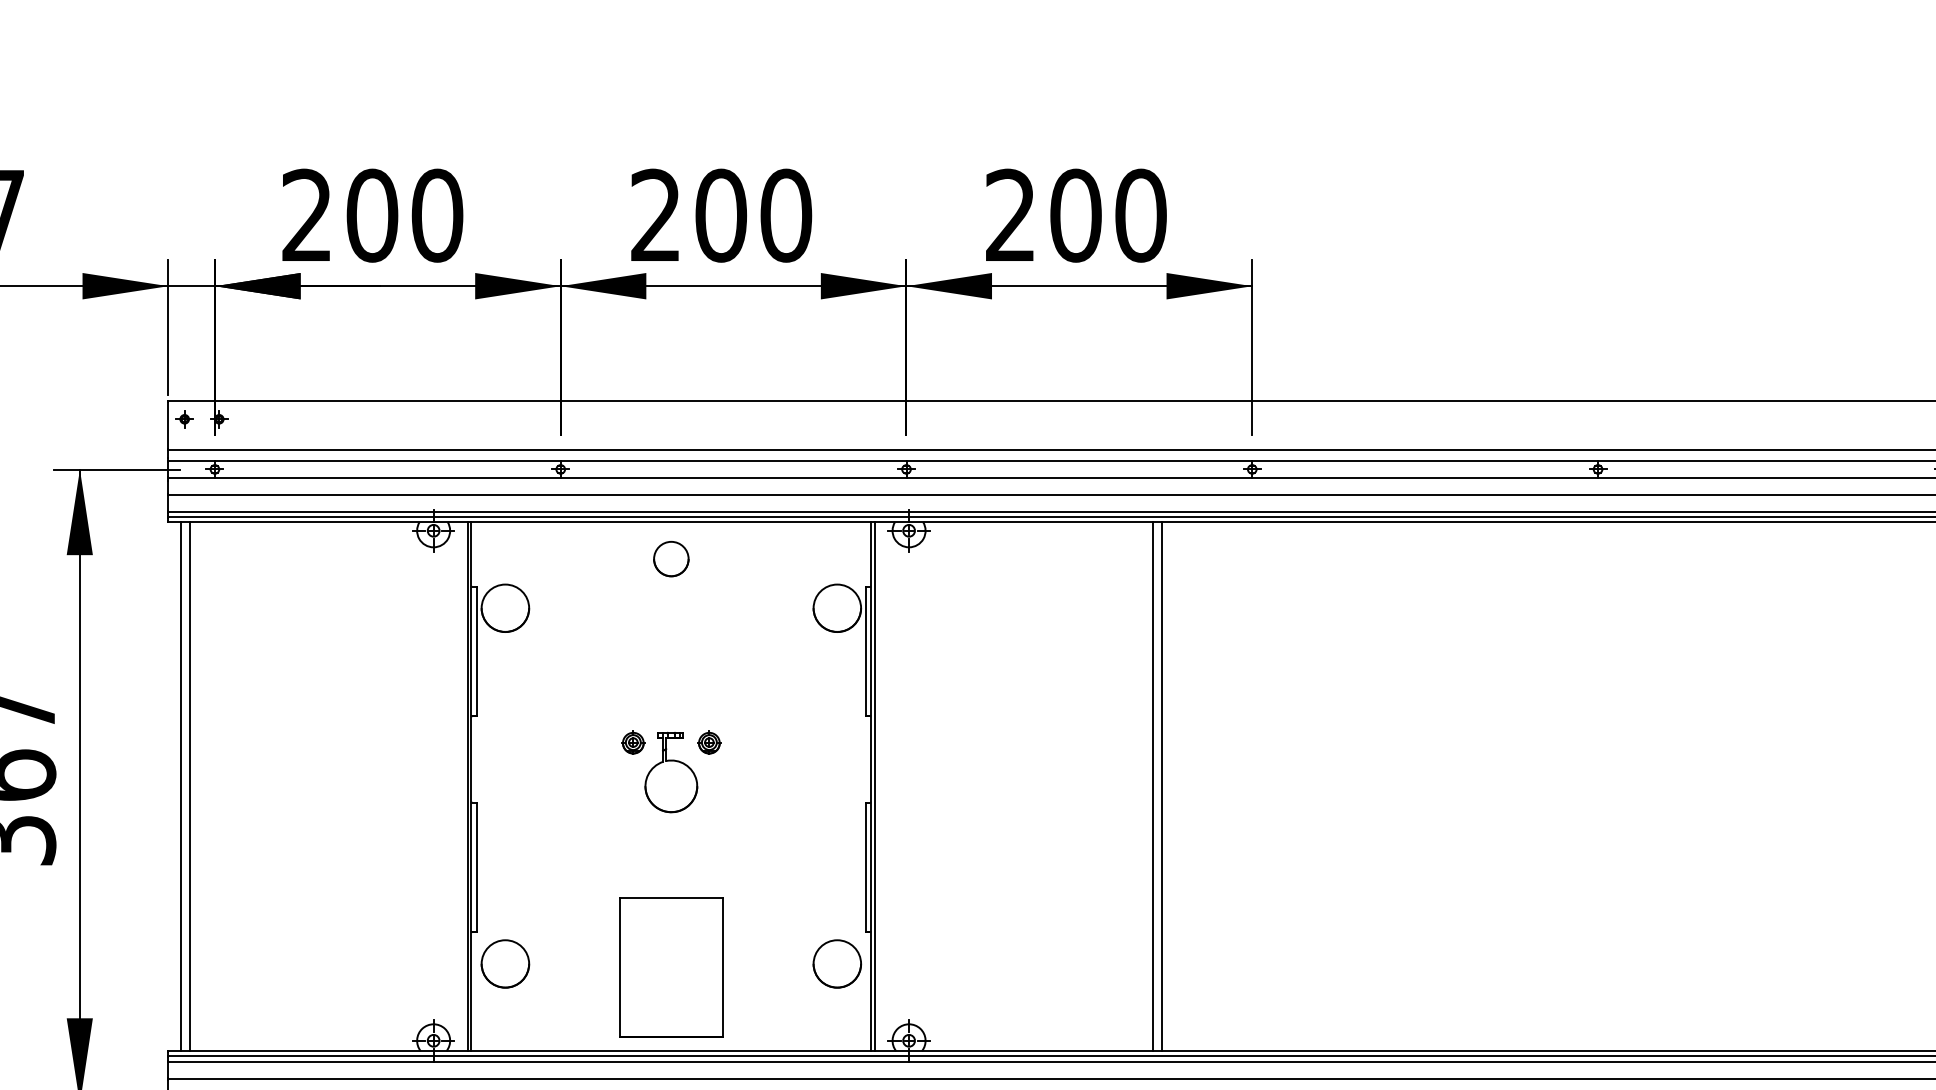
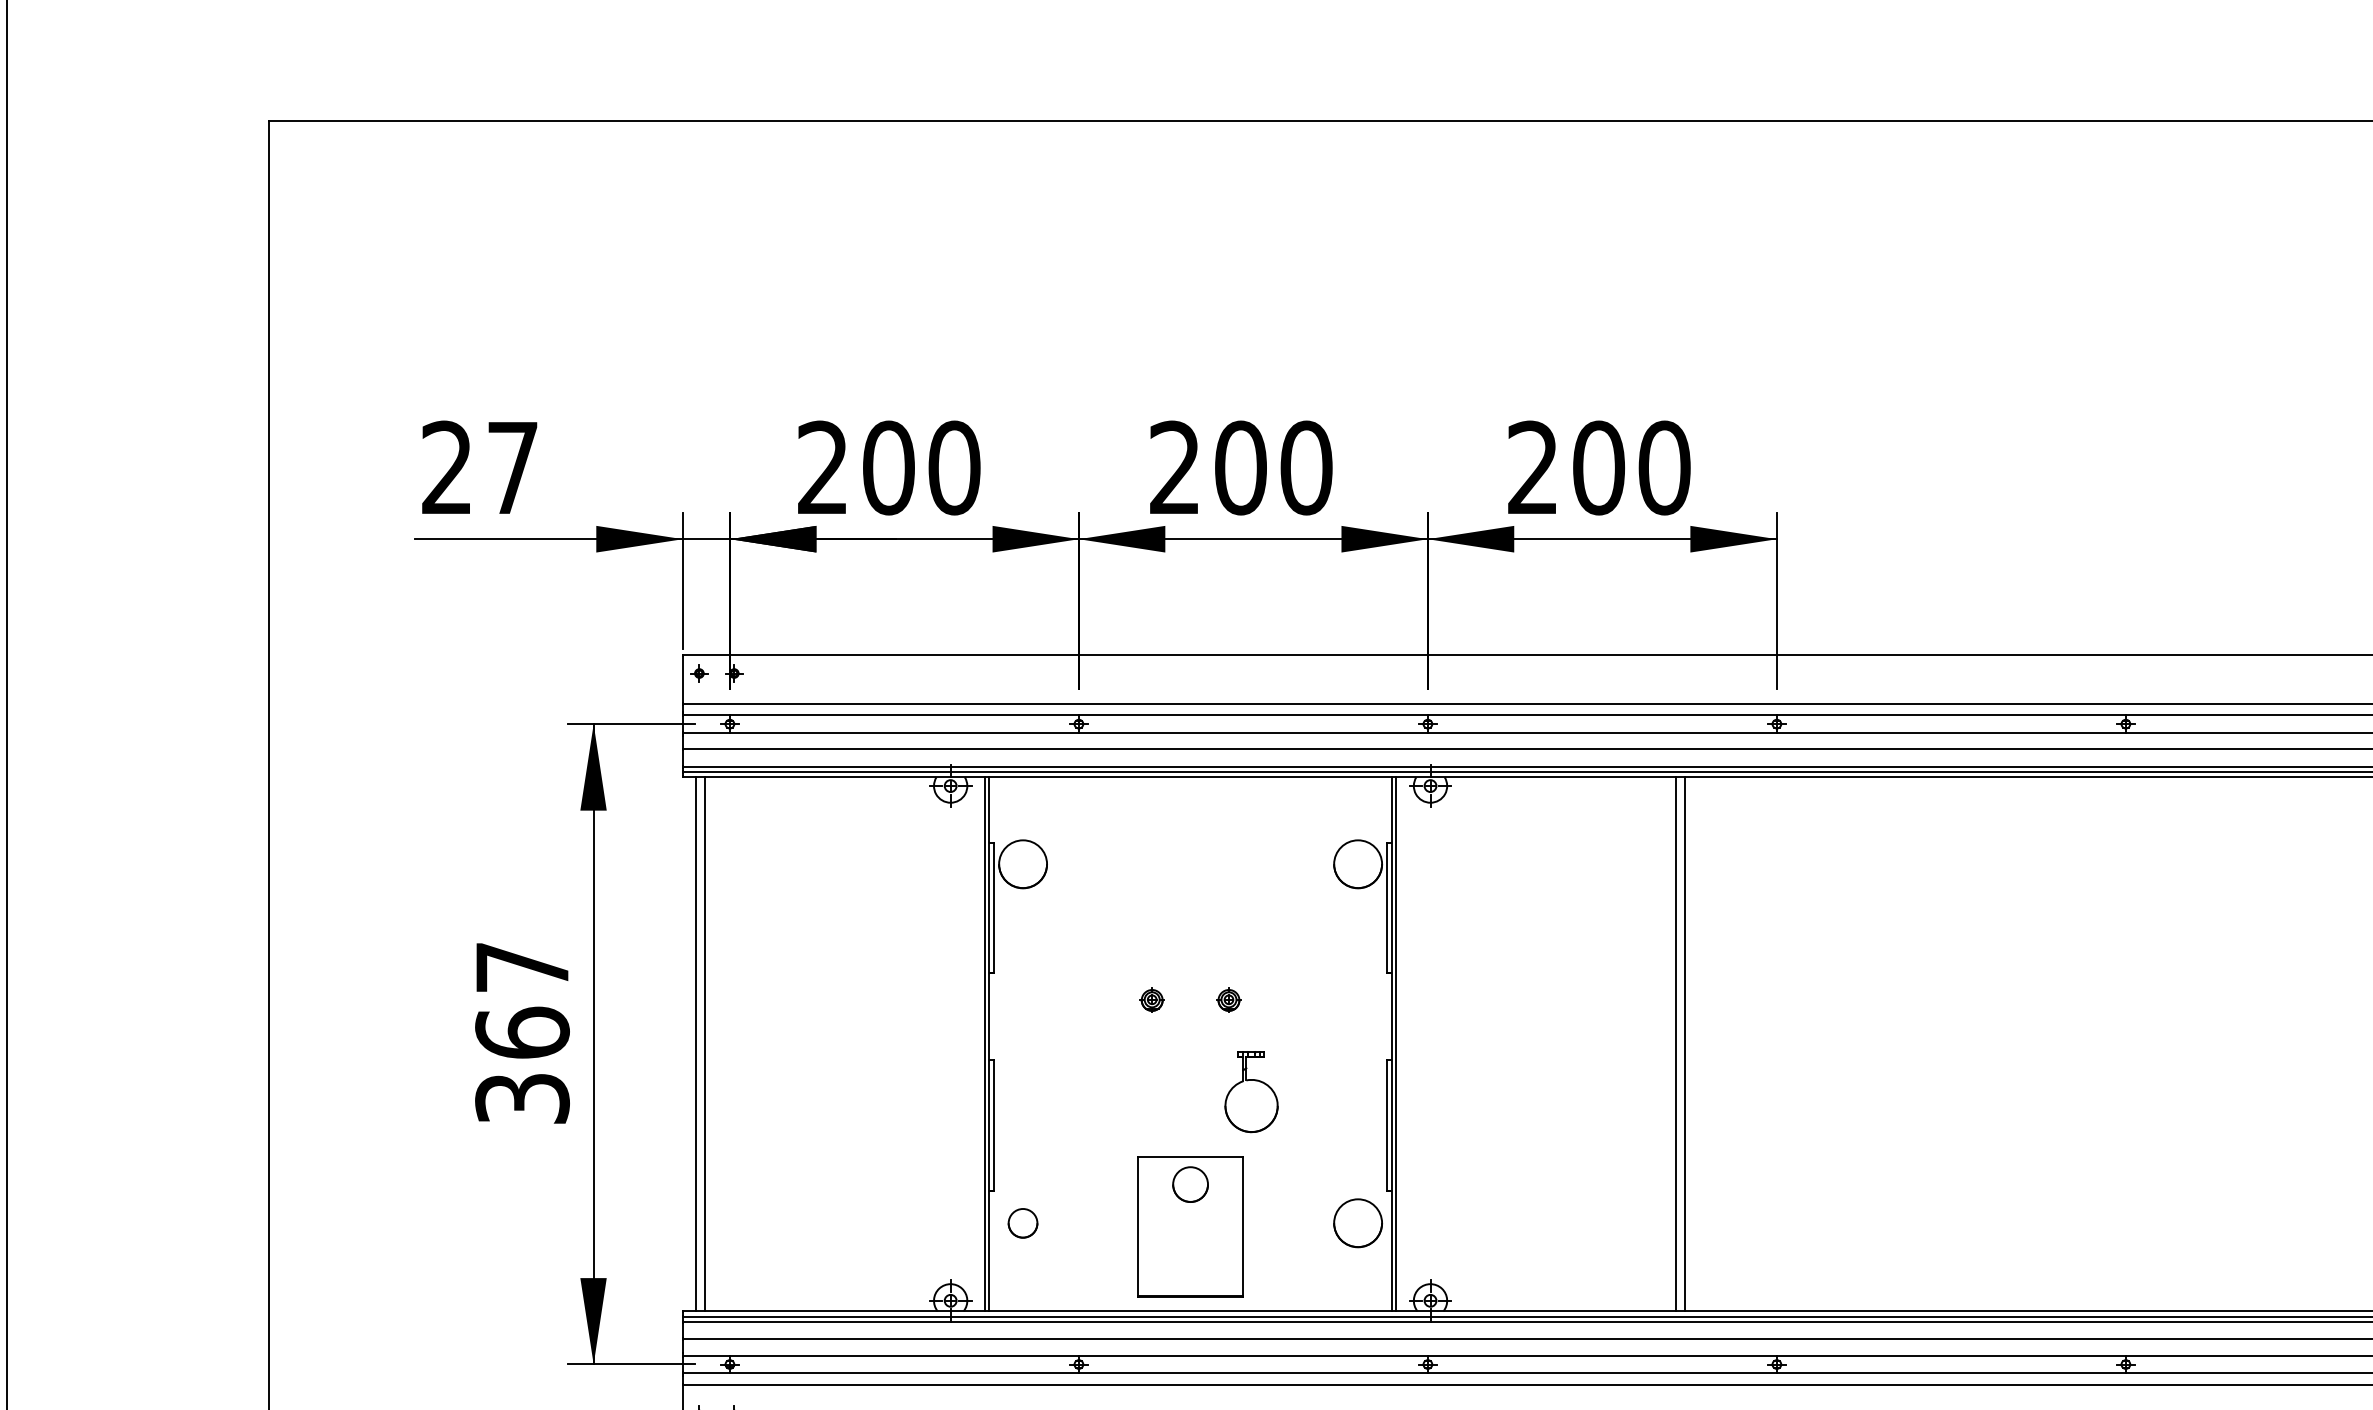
circle: (671, 558) -> (1190, 1184), moved
part: (671, 772) -> (1251, 1092), moved
part: (504, 964) -> (1022, 1223), size x0.6

